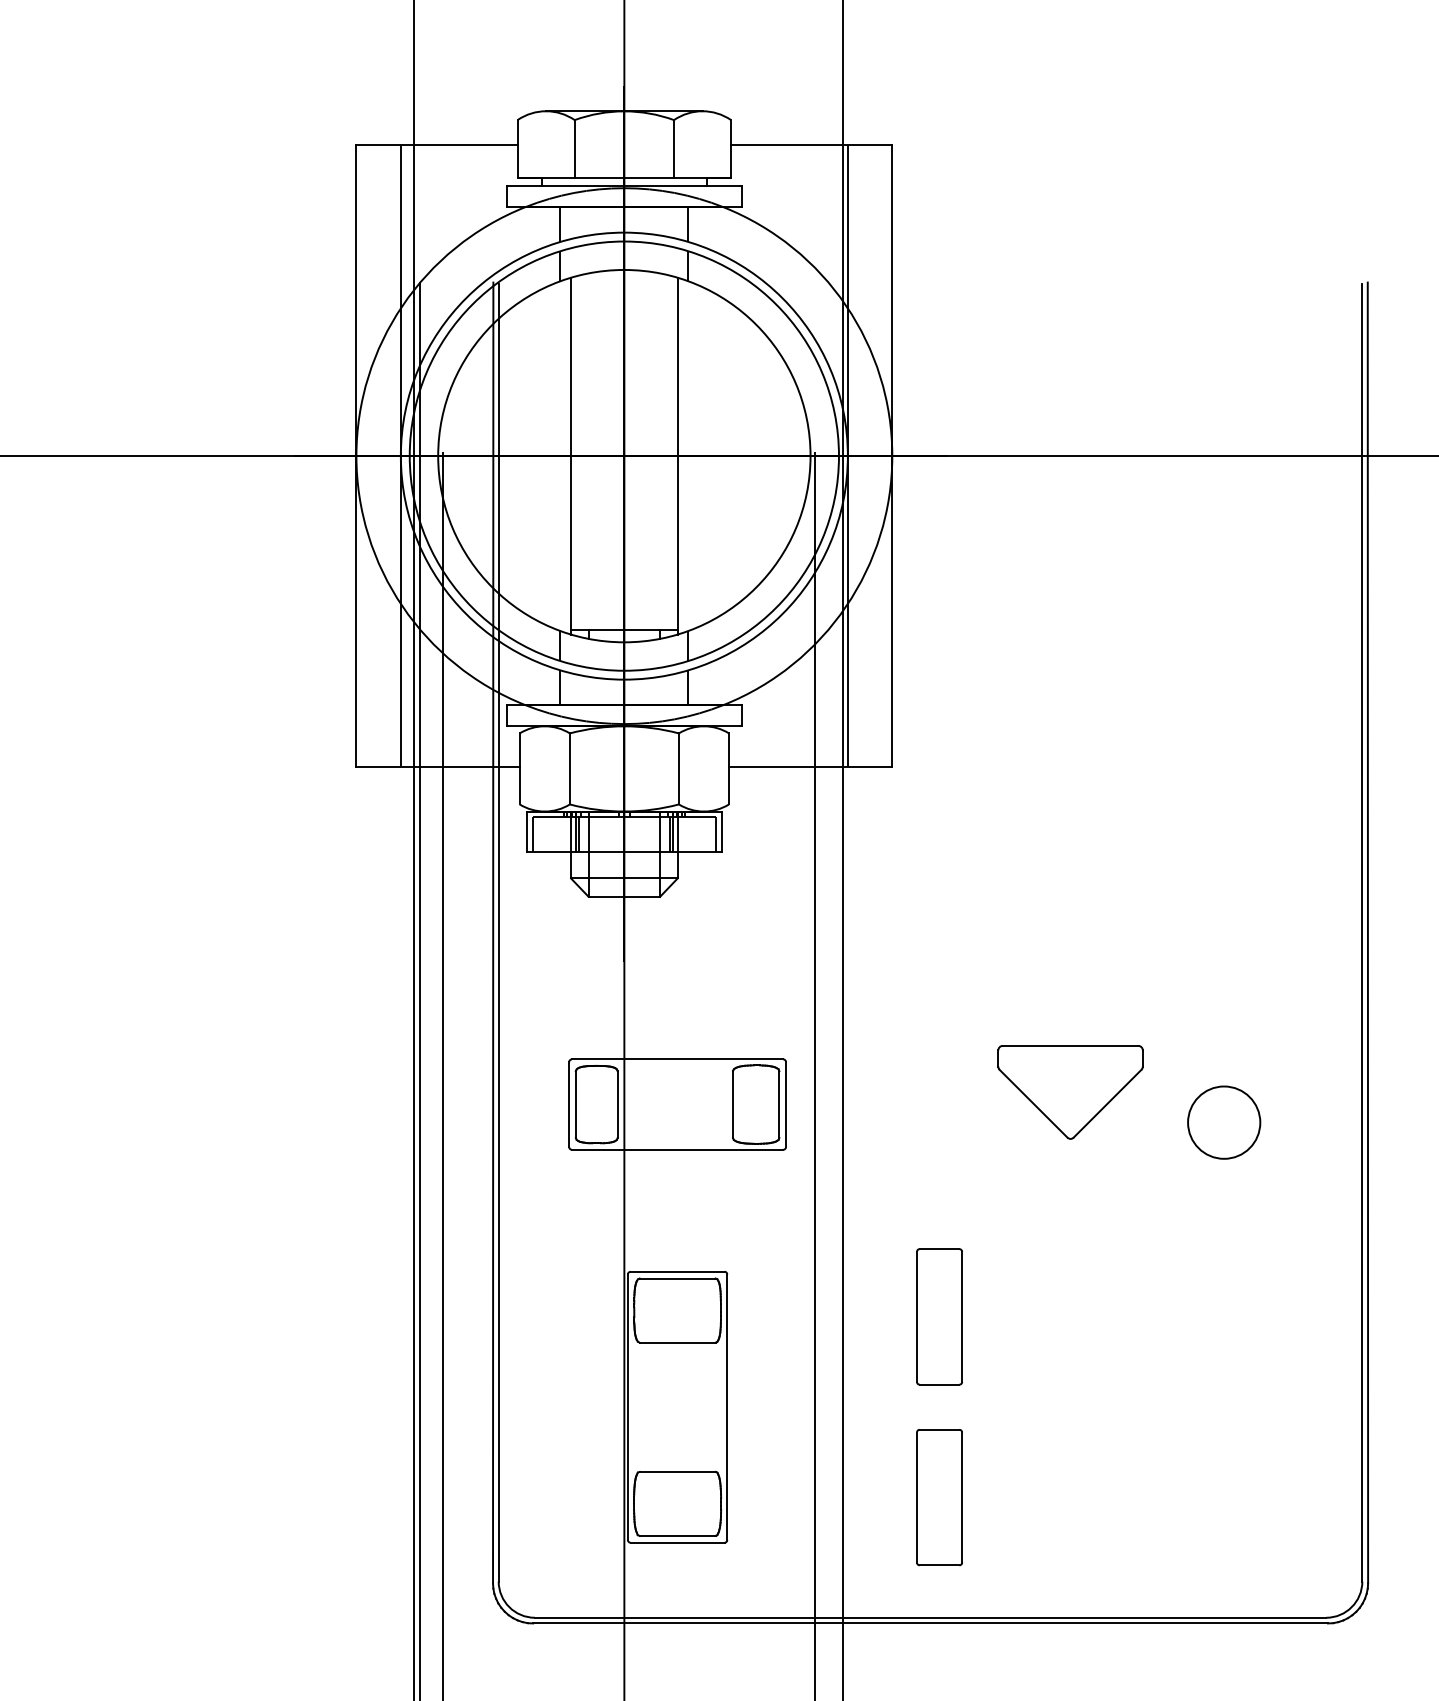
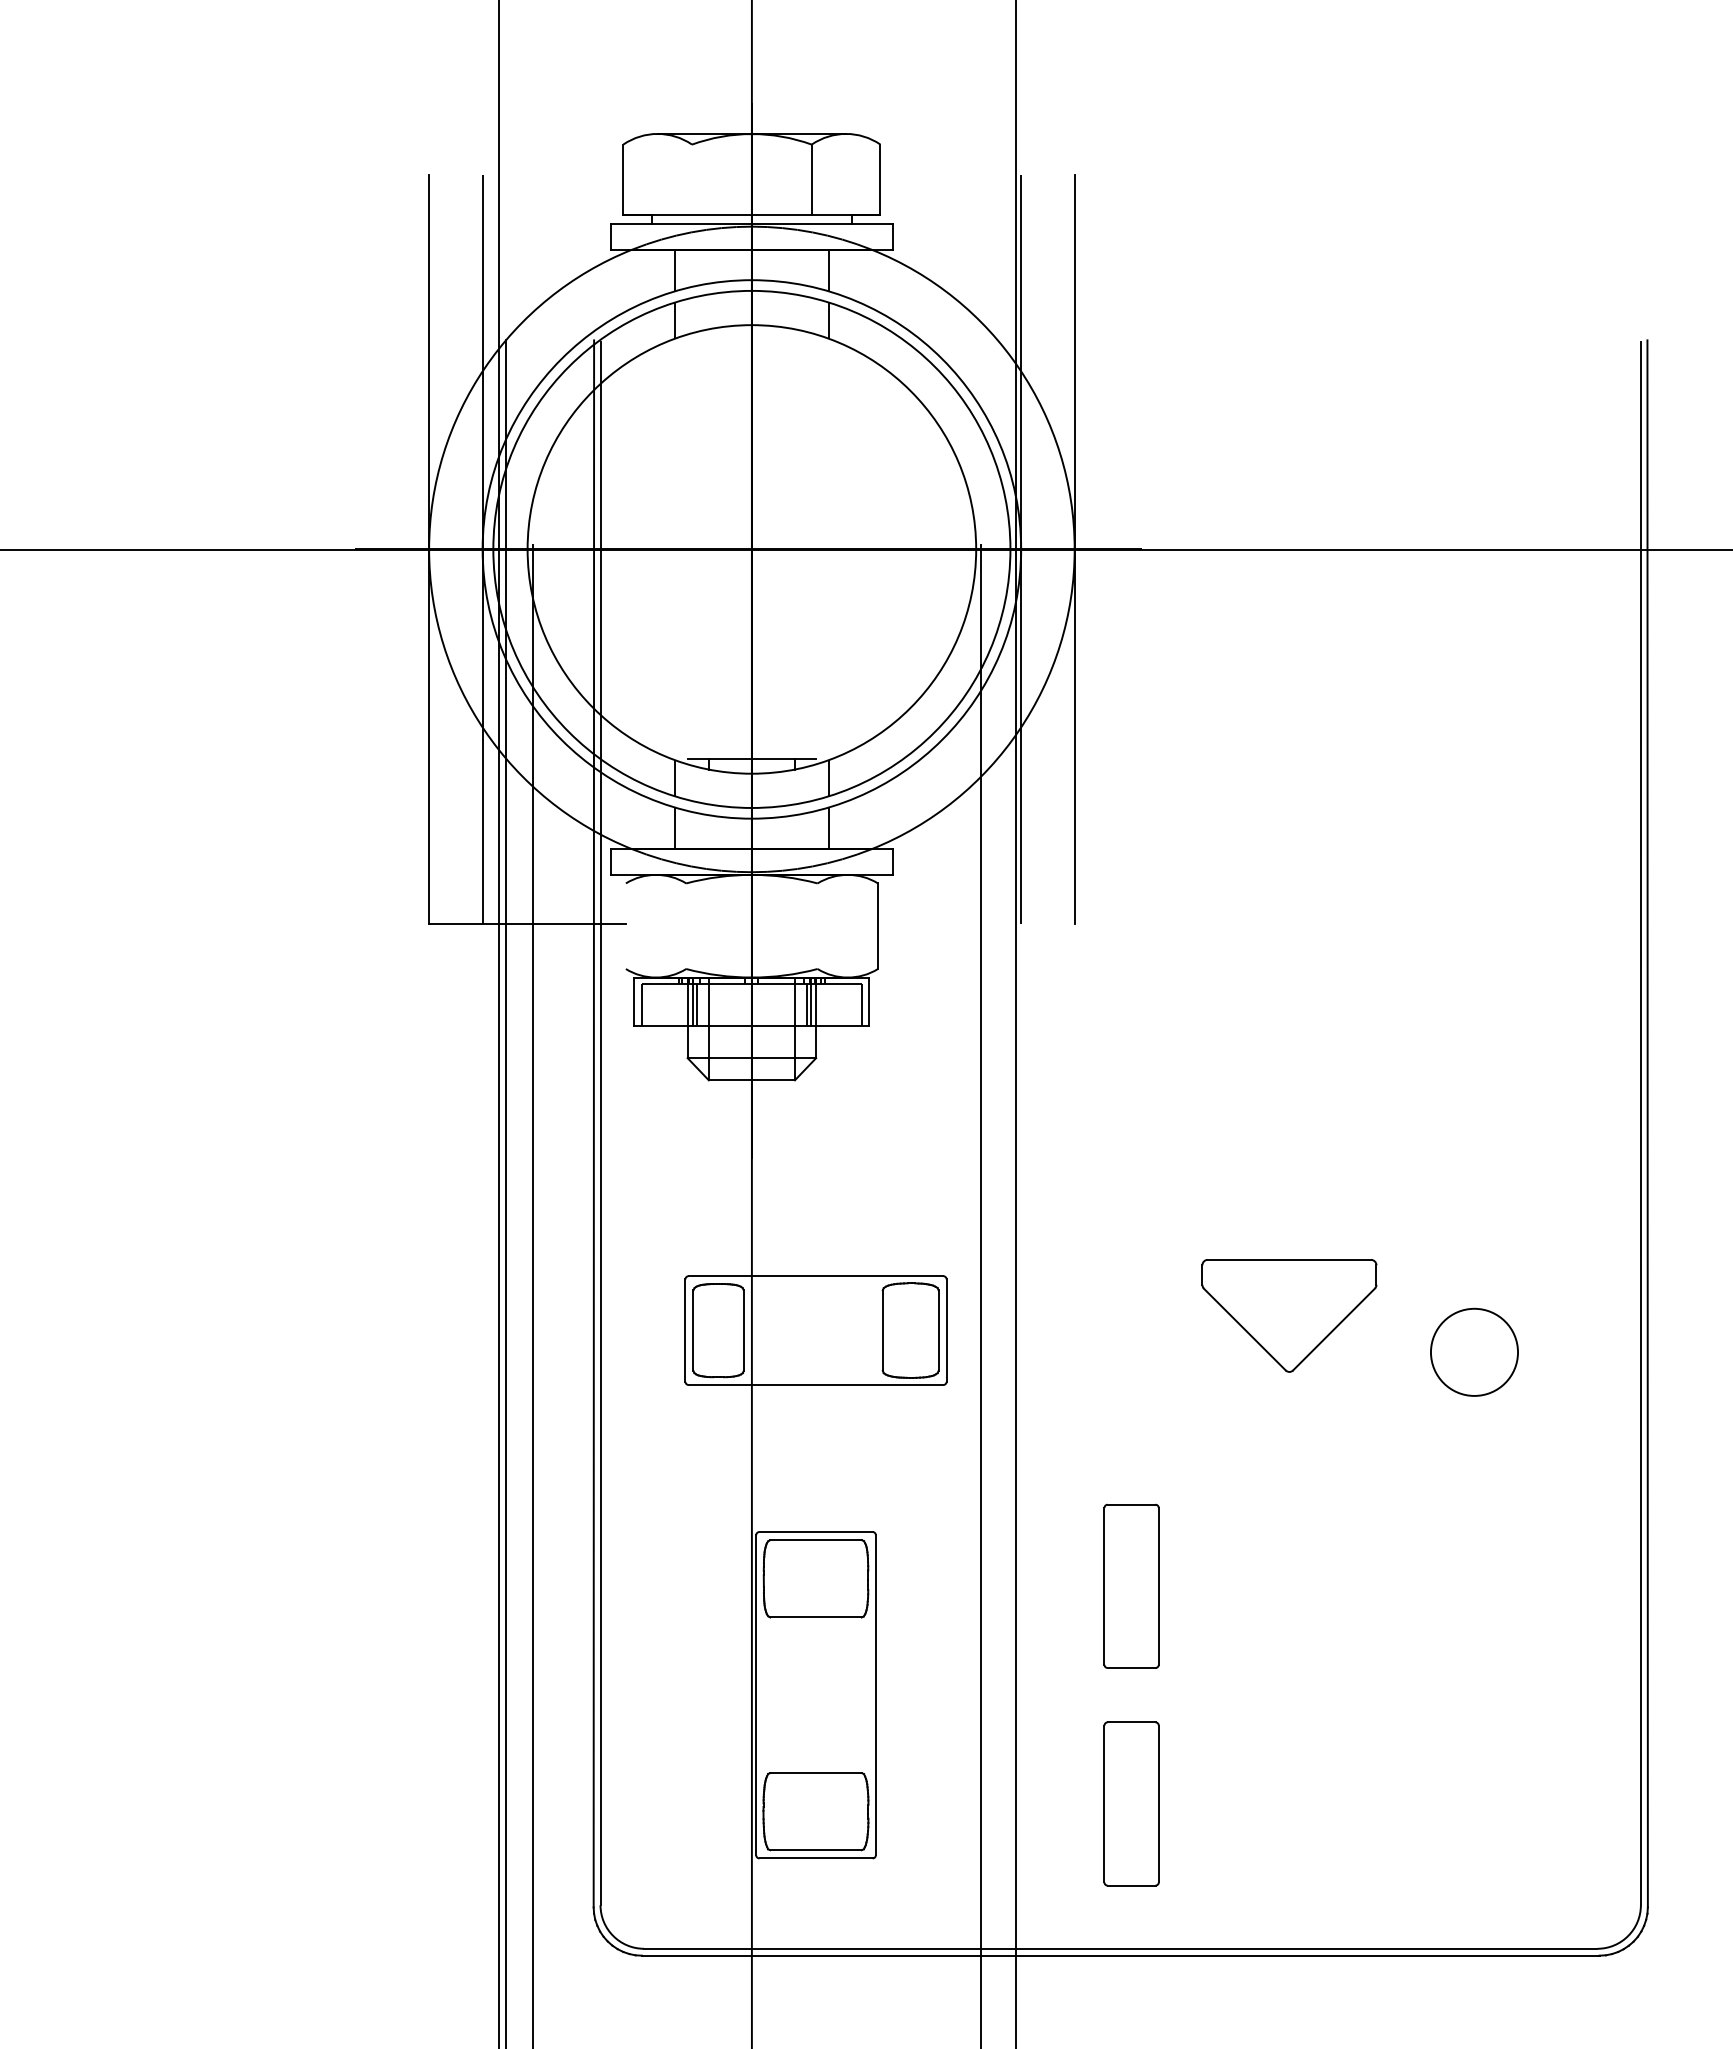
line: (437, 144) -> (526, 174), removed
line: (811, 144) -> (977, 174), removed
line: (575, 149) -> (692, 179), removed
line: (570, 456) -> (687, 549), removed
line: (677, 456) -> (816, 549), removed
line: (810, 767) -> (976, 924), removed
line: (519, 769) -> (625, 926), removed
line: (570, 769) -> (686, 926), removed
line: (678, 769) -> (817, 926), removed

